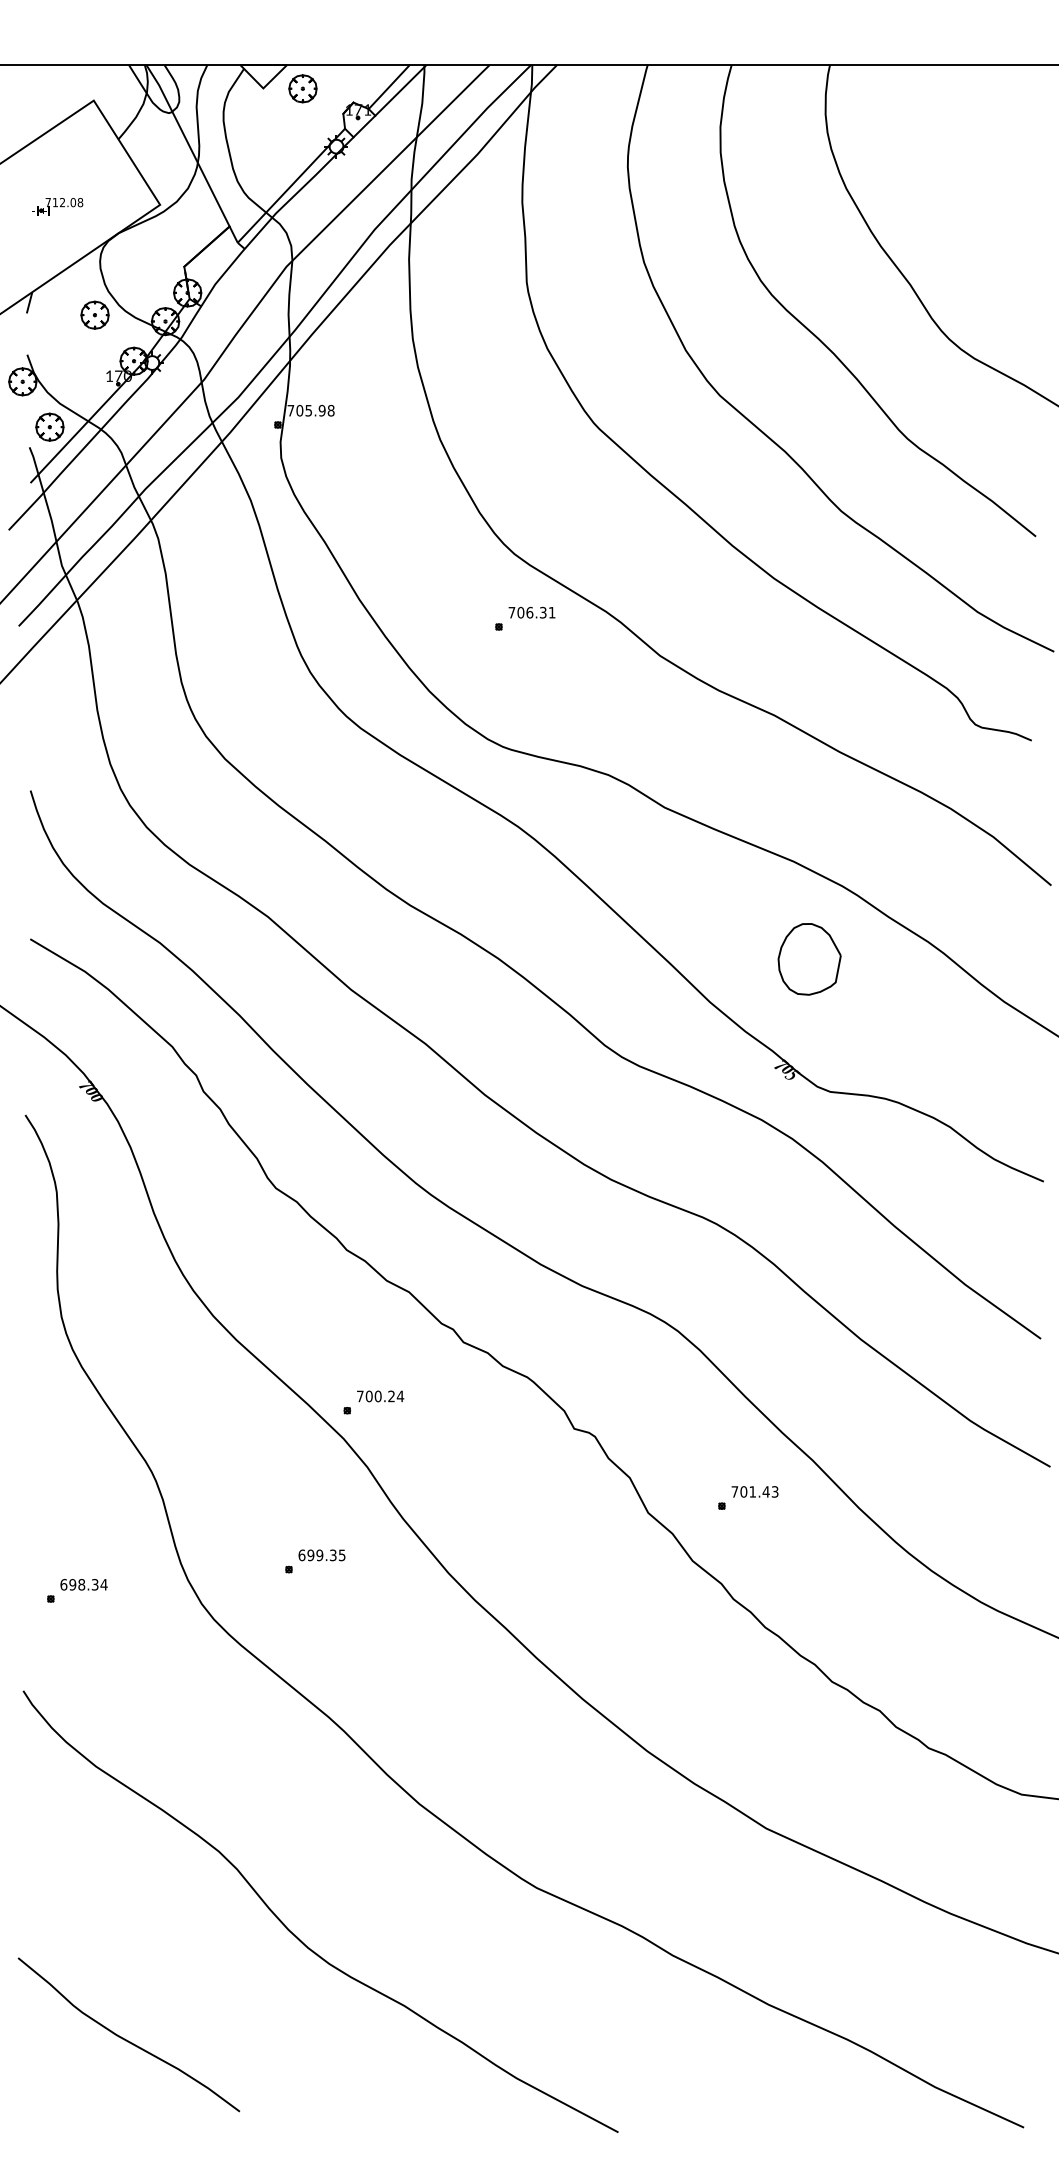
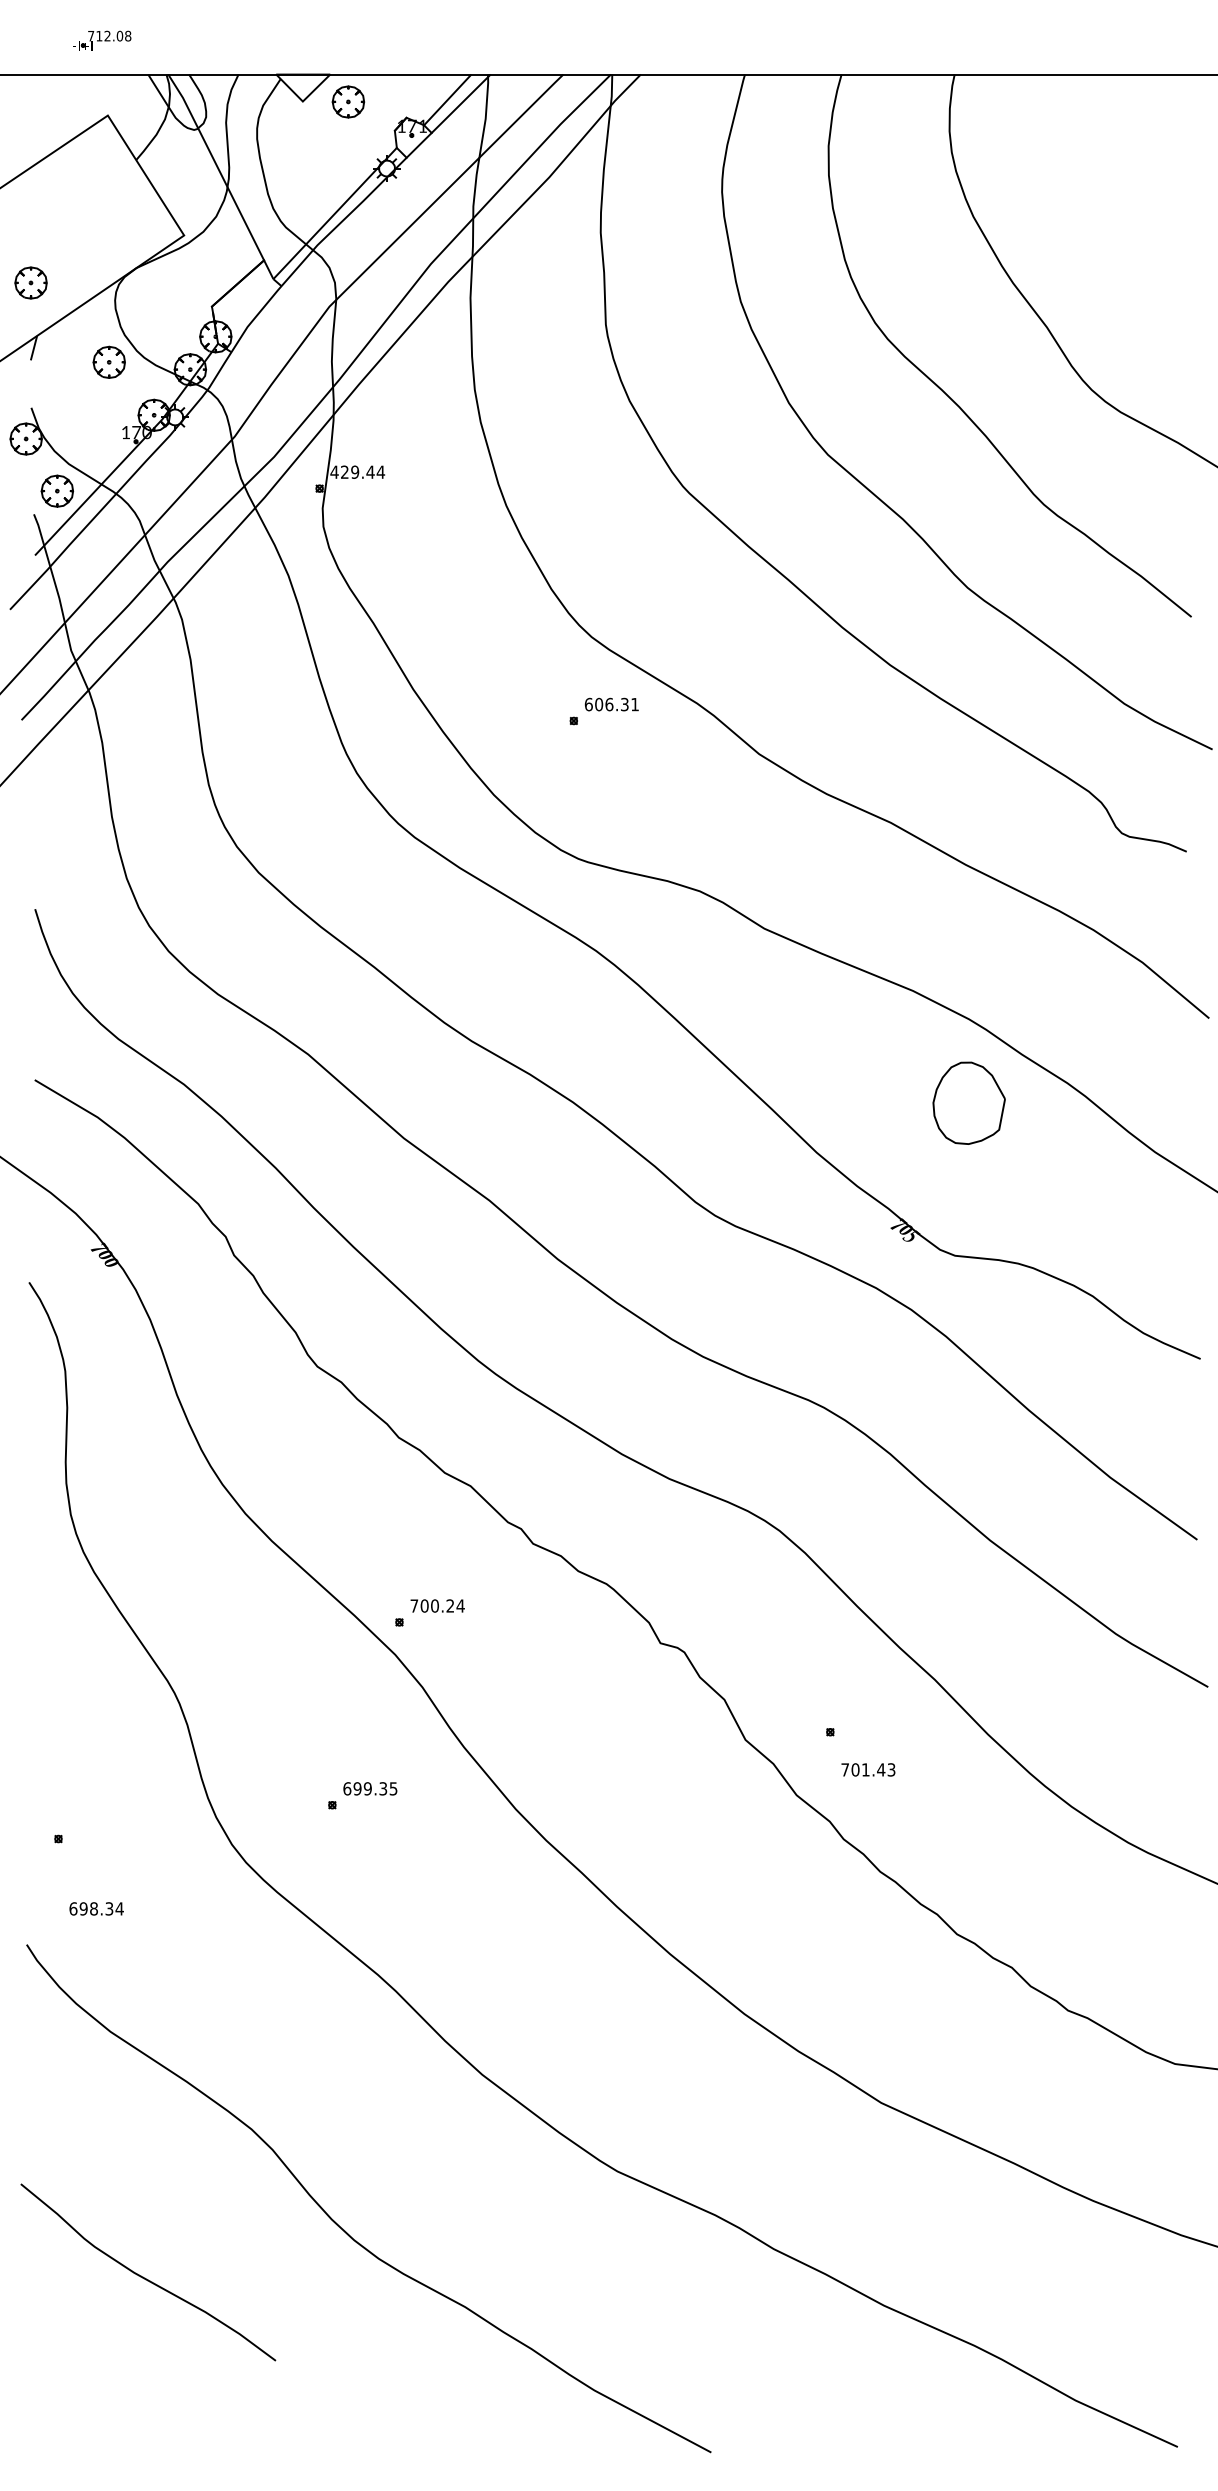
part: (57, 206) -> (101, 40), moved
part: (26, 245) -> (30, 282), added
text: (310, 410) -> (357, 471), 705.98 -> 429.44
text: (511, 612) -> (588, 704), 706.31 -> 606.31
part: (809, 959) -> (969, 1103), moved
text: (754, 1491) -> (867, 1769), moved
text: (83, 1584) -> (96, 1908), moved
curve: (125, 2038) -> (144, 2276), moved

